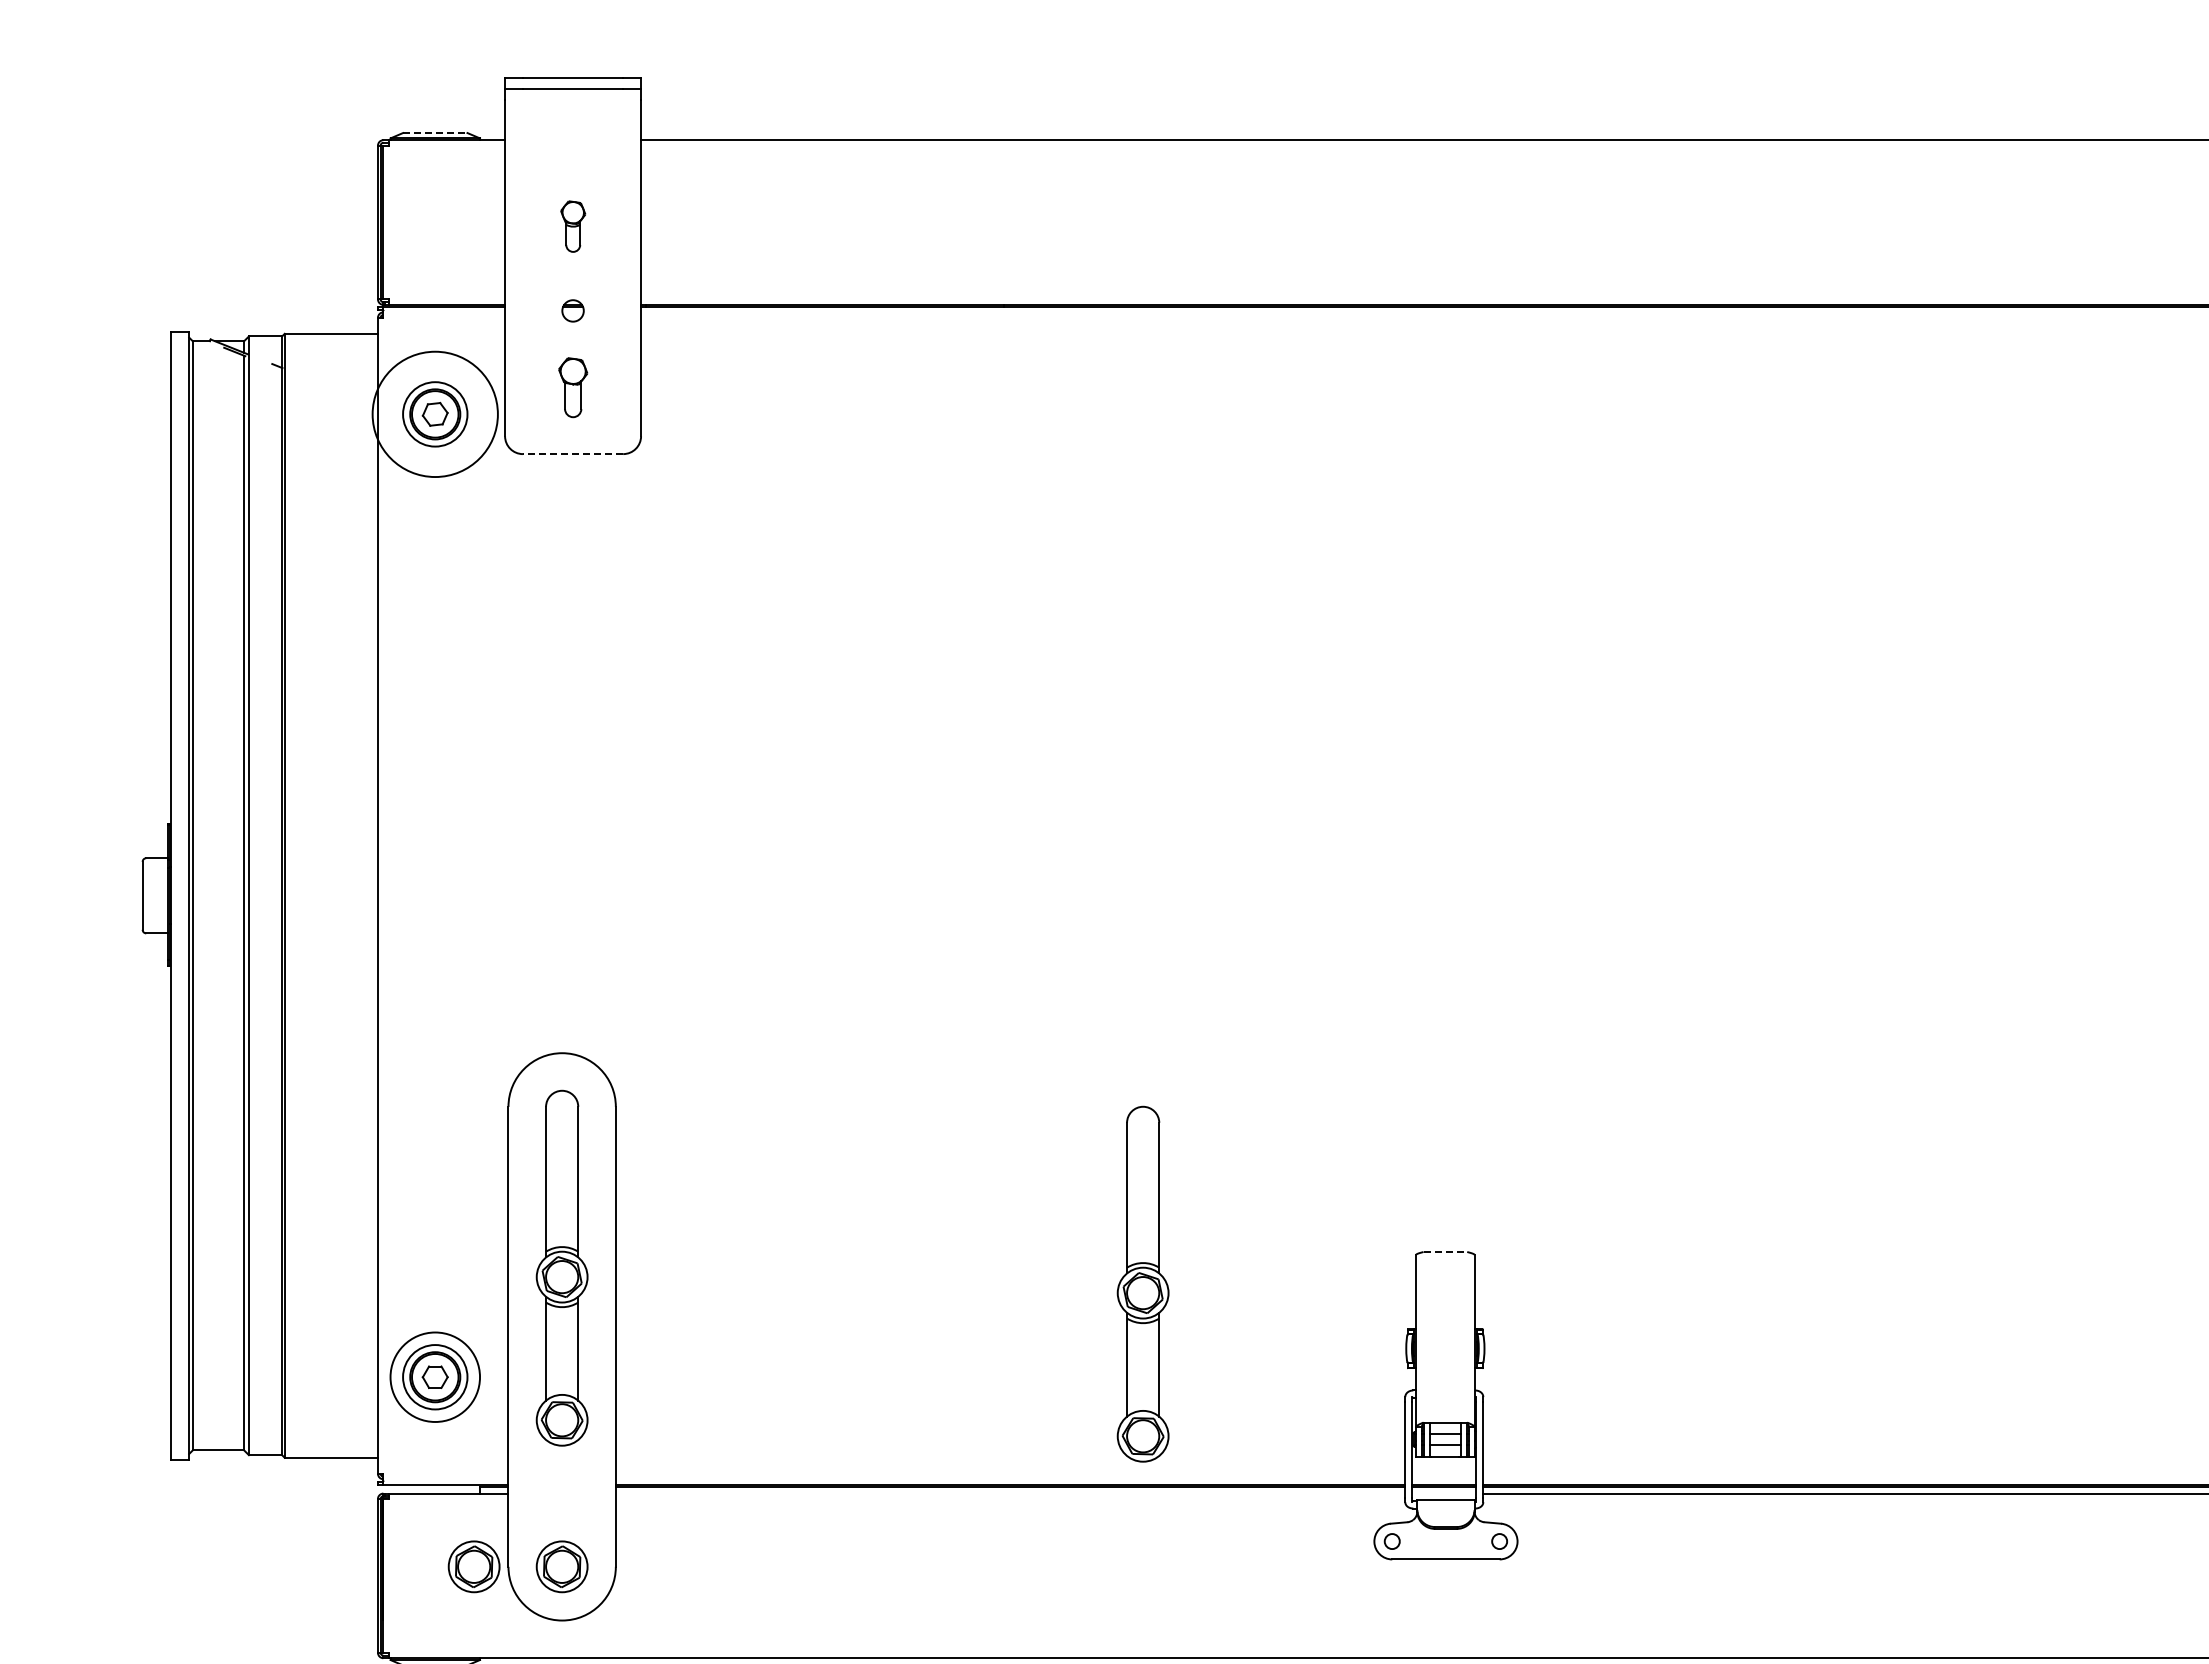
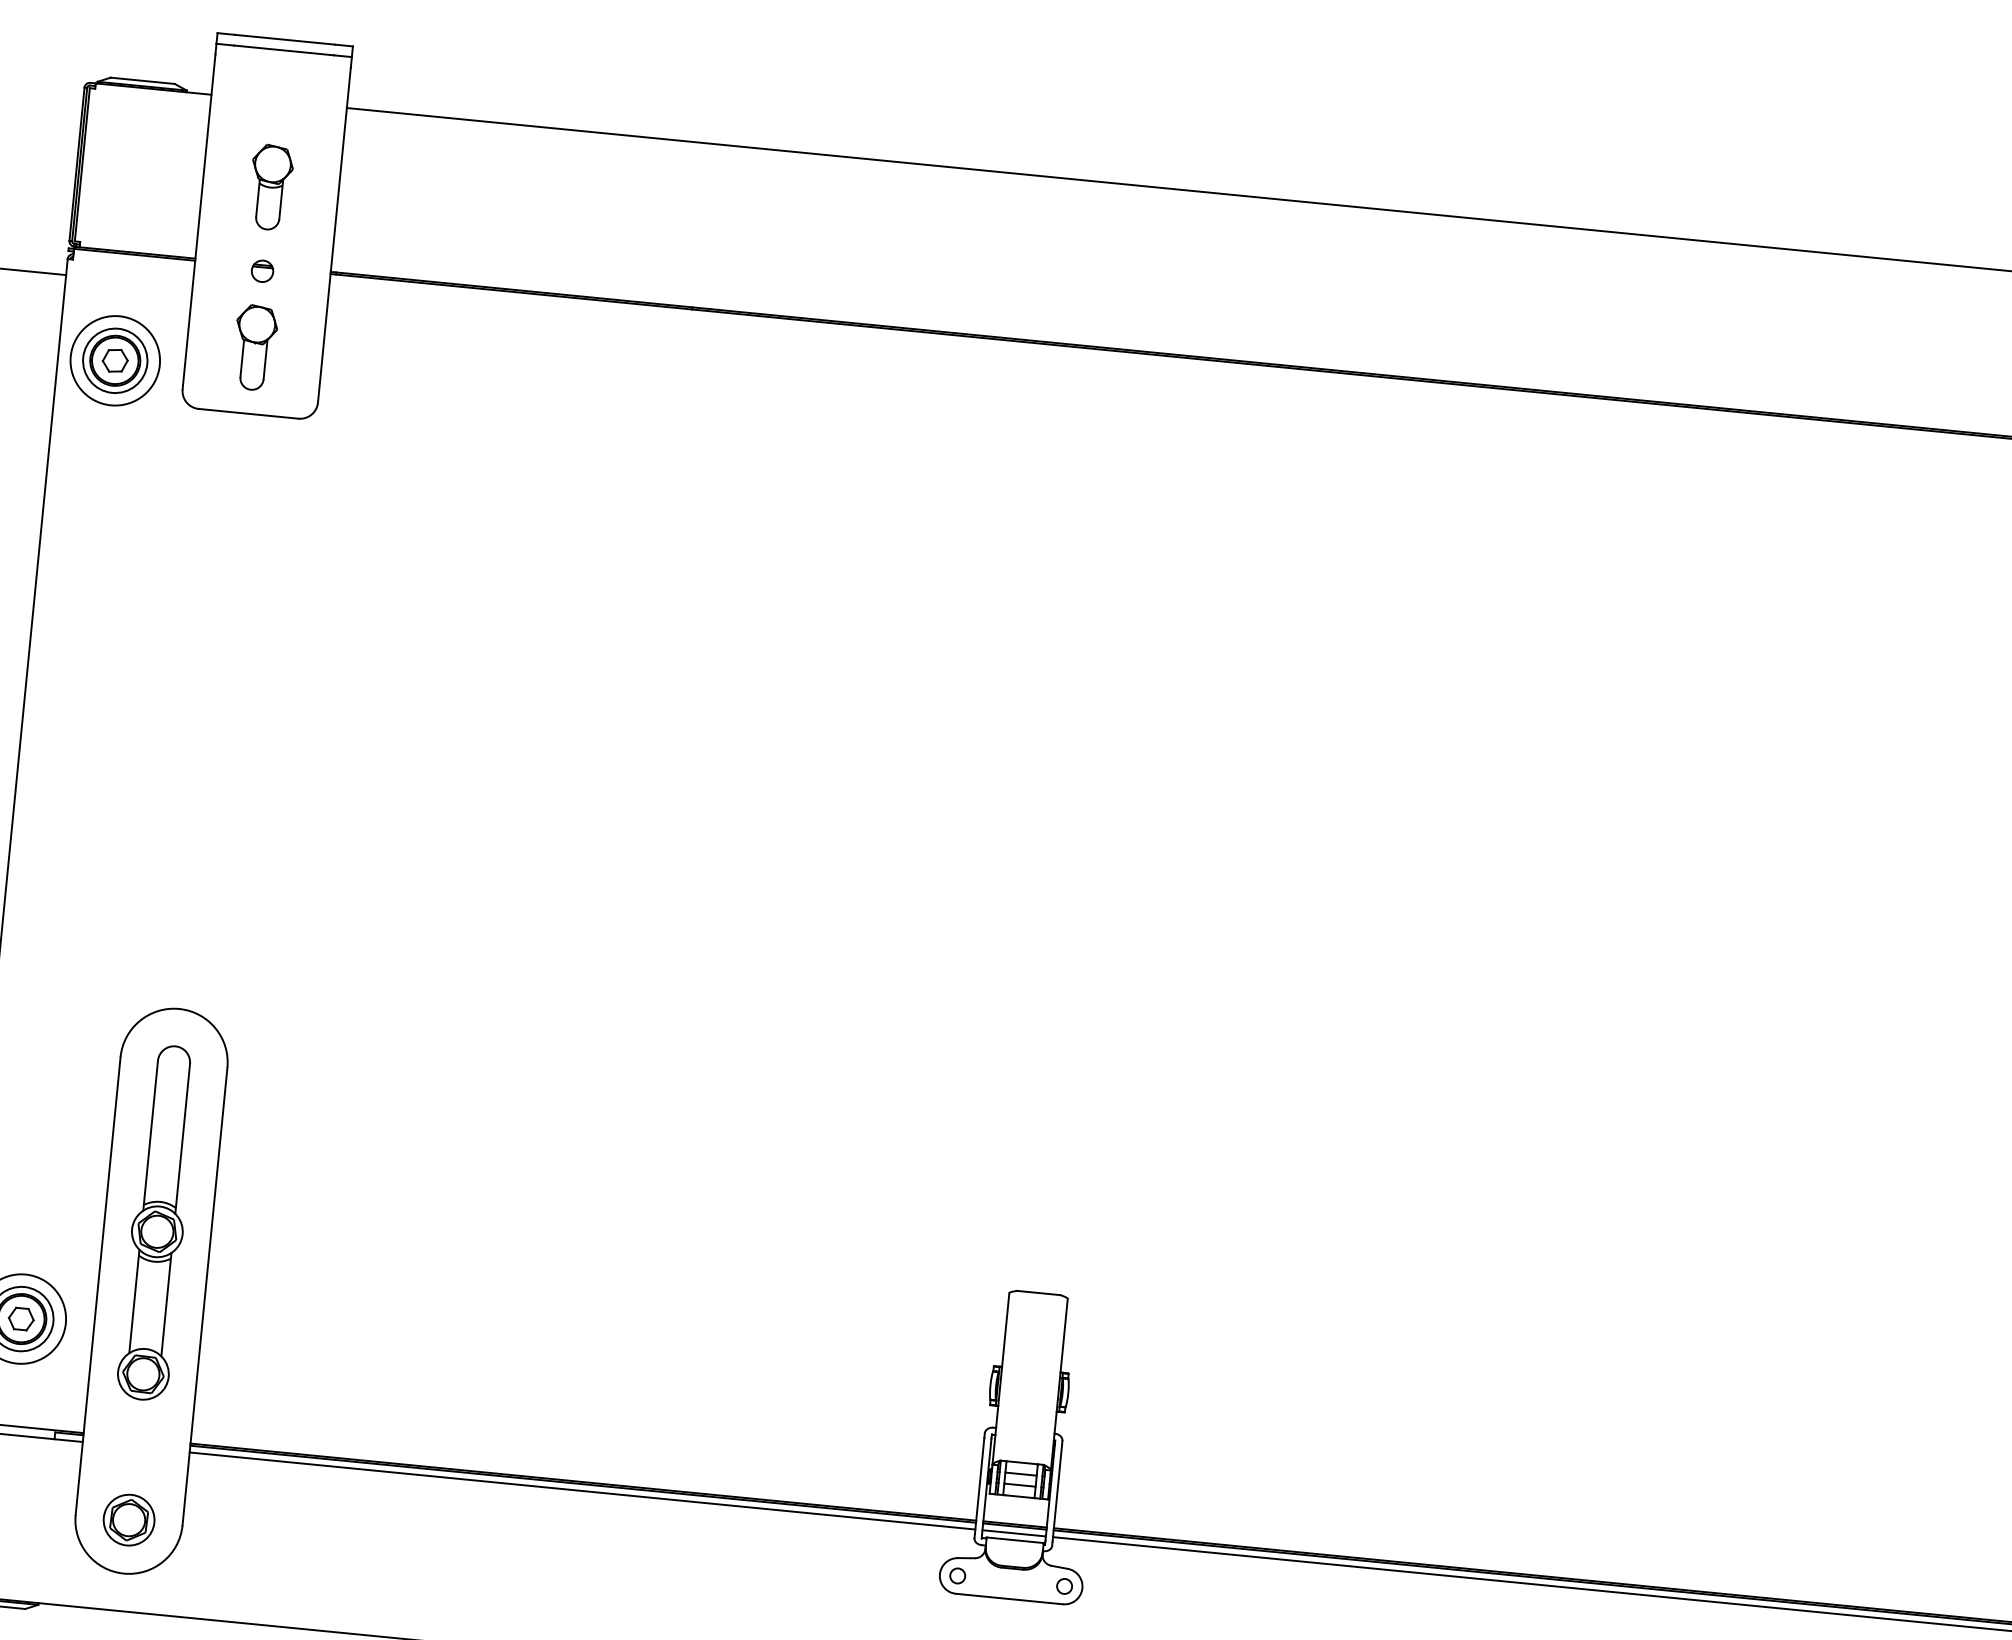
line: (435, 133) -> (142, 81), dashed -> solid
part: (573, 226) -> (271, 187), size x1.67
part: (573, 387) -> (255, 347), size x1.43
circle: (435, 414) -> (115, 360), size x0.71
line: (572, 454) -> (247, 414), dashed -> solid
line: (1445, 1252) -> (1038, 1293), dashed -> solid
part: (1142, 1283) -> (734, 1294), removed
line: (1010, 1493) -> (582, 1490), added
line: (1444, 1493) -> (1014, 1533), added
part: (473, 1566) -> (40, 1511), removed

